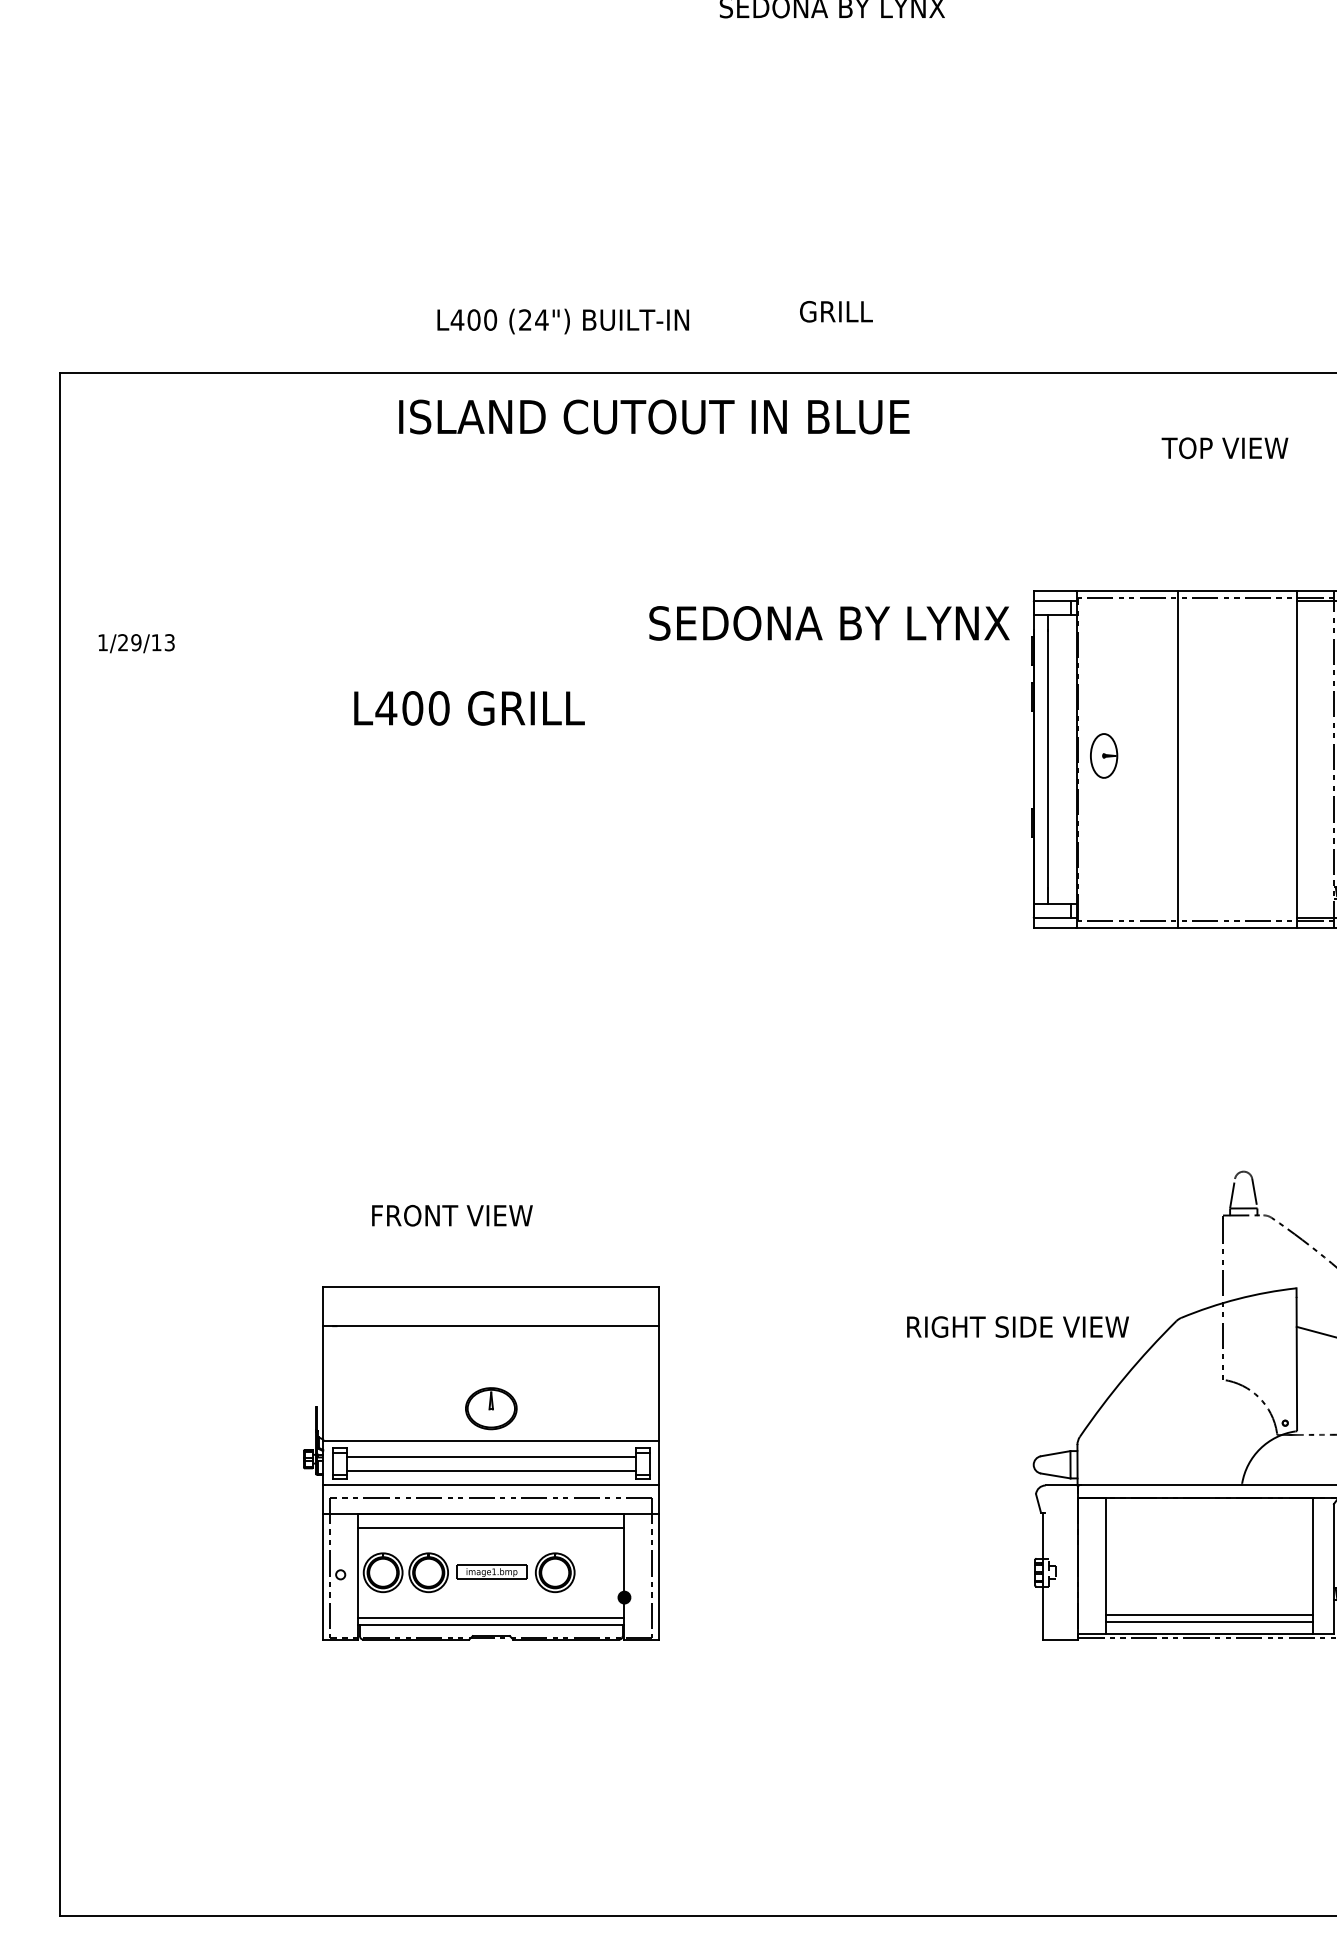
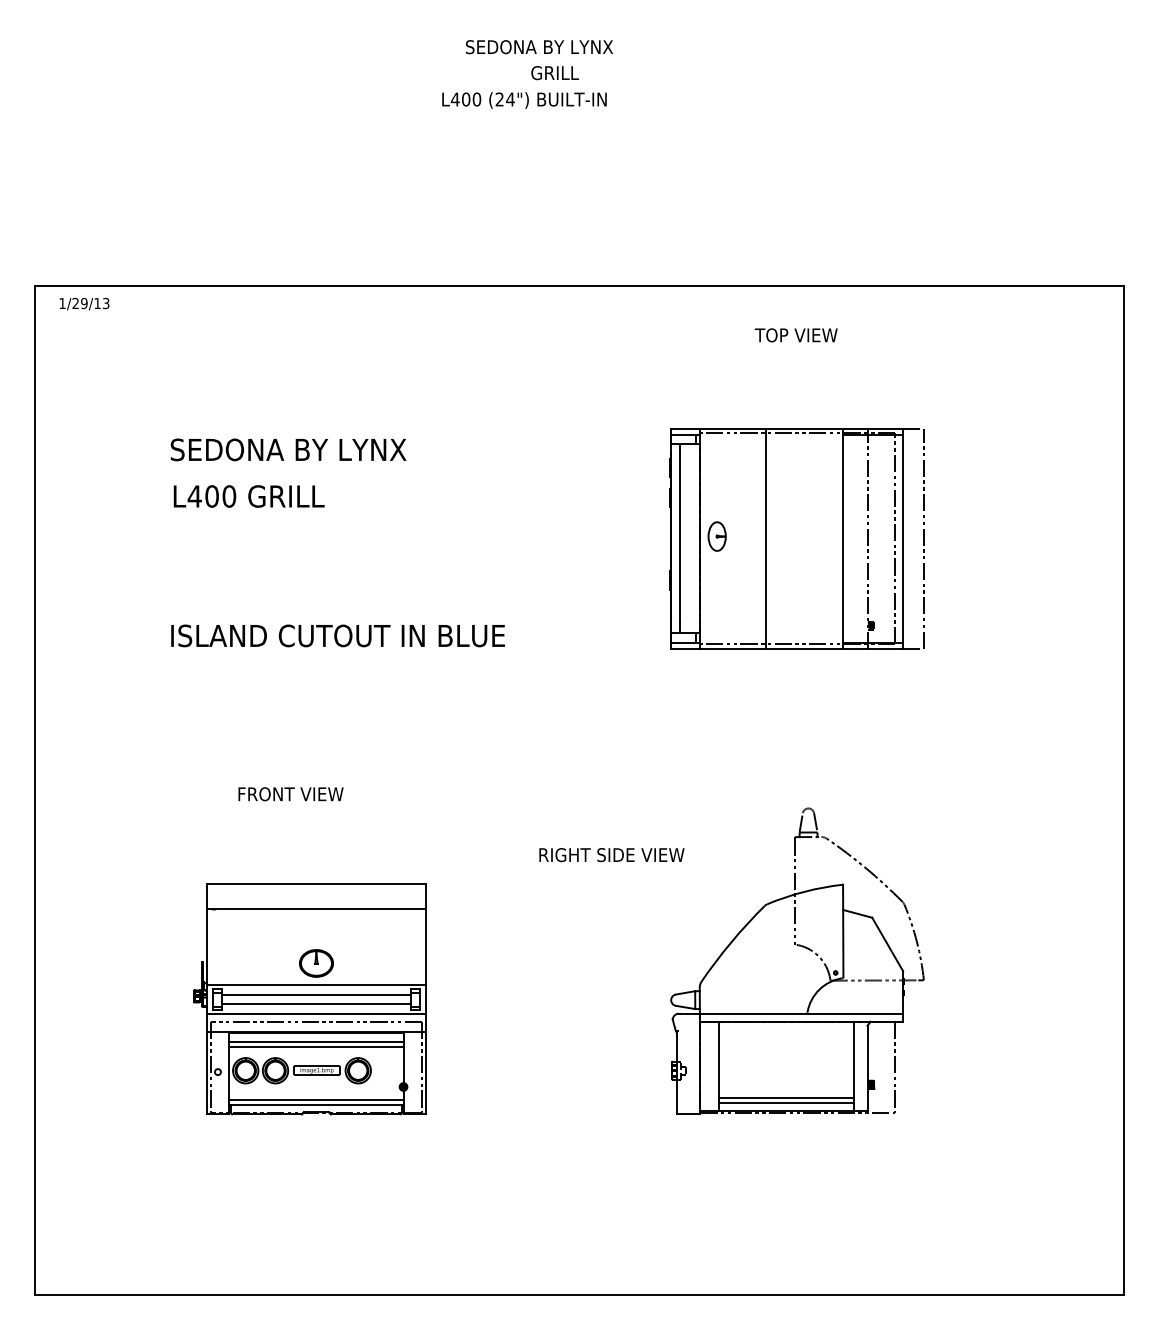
text: (835, 312) -> (554, 73), moved
text: (563, 321) -> (524, 100), moved
text: (653, 416) -> (337, 635), moved
text: (829, 622) -> (288, 449), moved
text: (136, 642) -> (84, 303), moved
text: (468, 708) -> (248, 496), moved
text: (451, 1216) -> (290, 794), moved
text: (1017, 1327) -> (611, 855), moved
line: (491, 1537) -> (316, 1047), added

